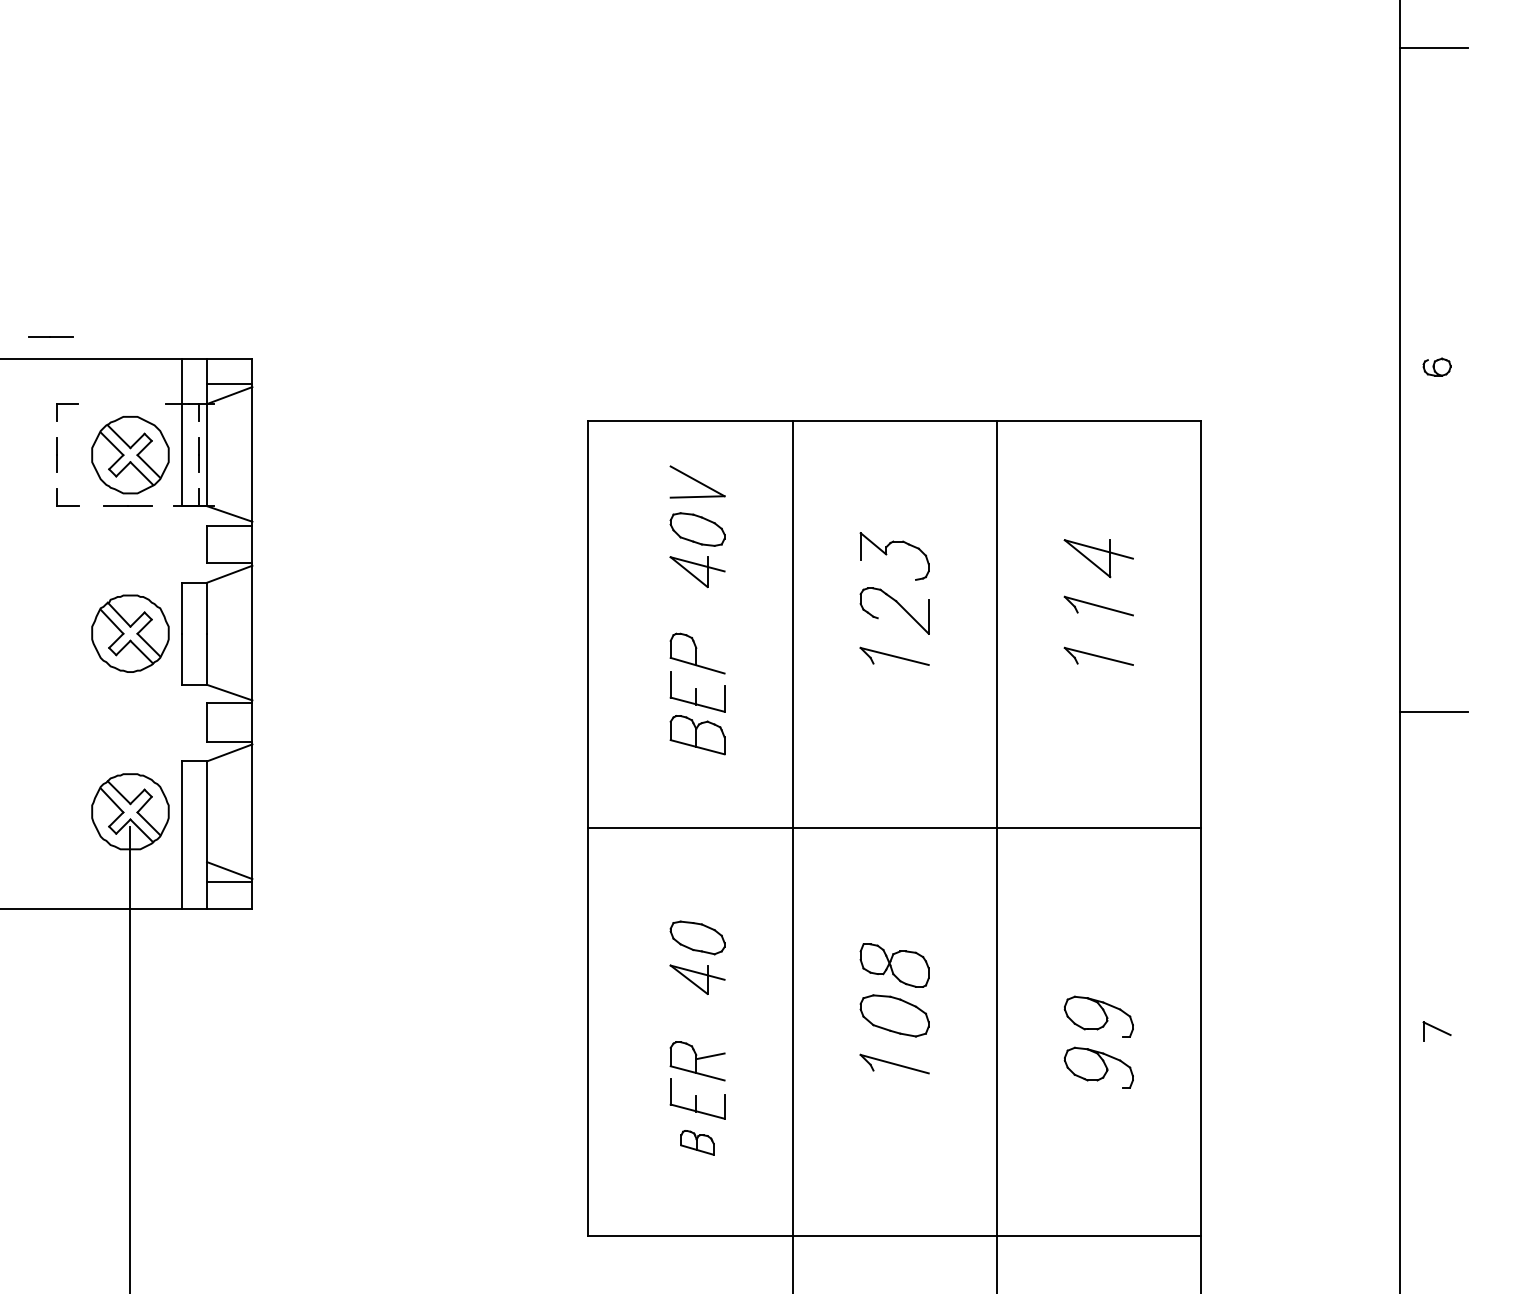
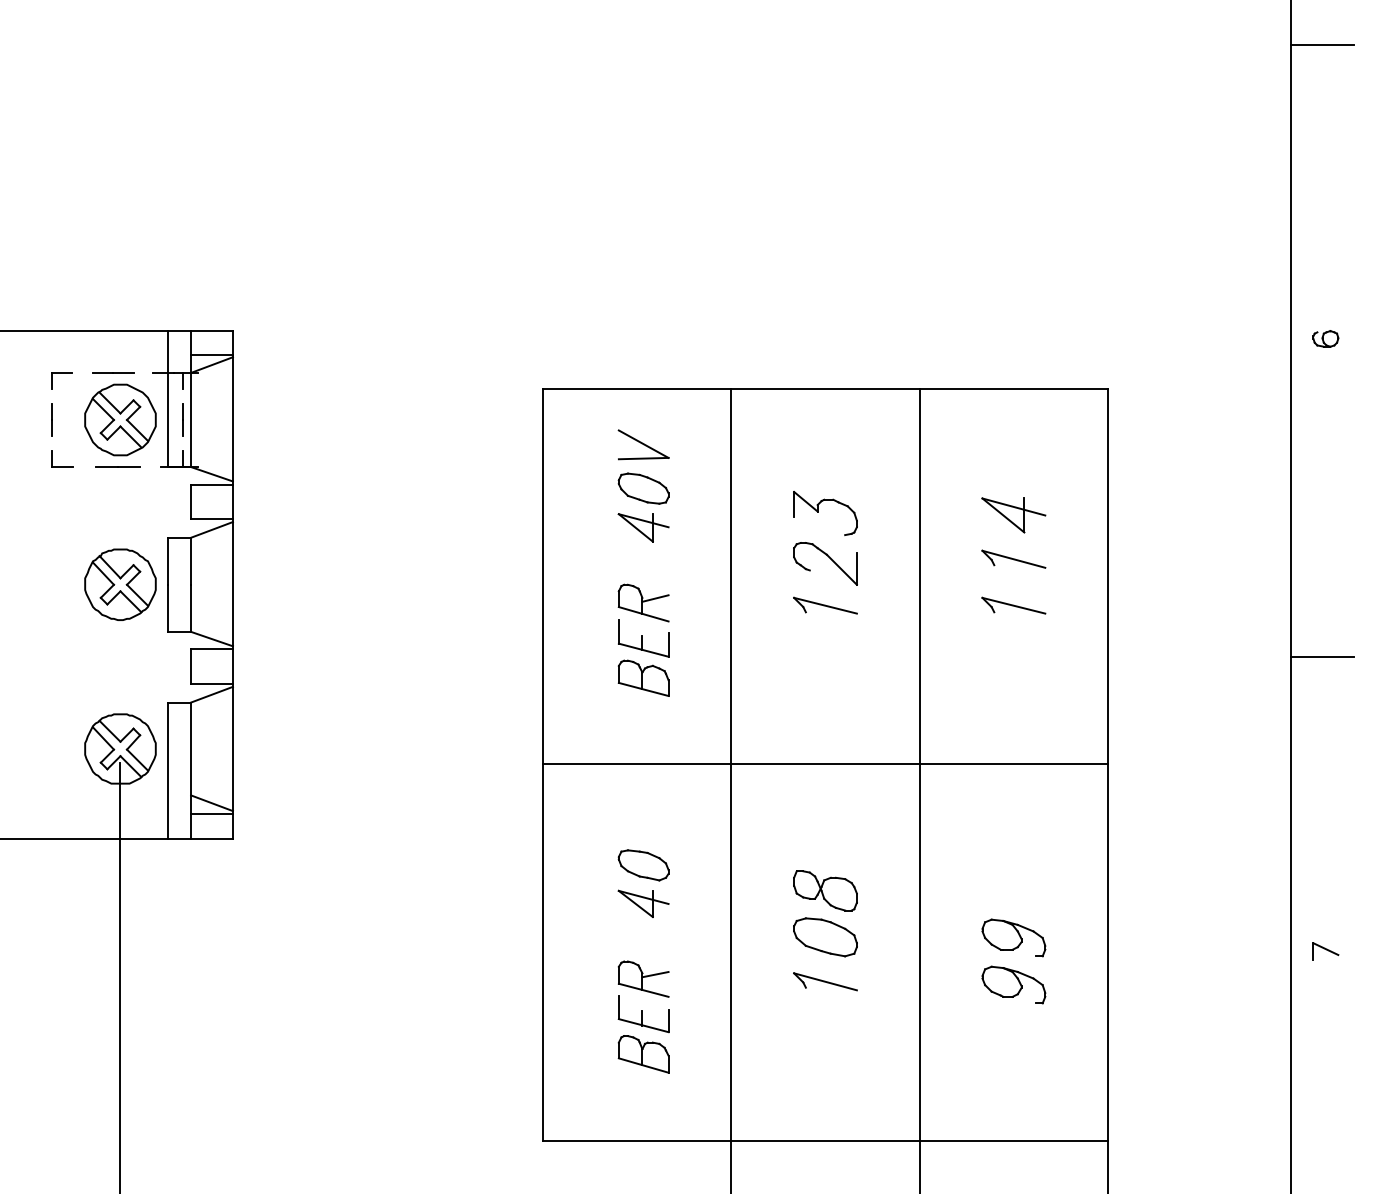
line: (50, 336) -> (113, 372), moved
line: (710, 648) -> (655, 598), added
part: (697, 1142) -> (643, 1054), size x1.67

